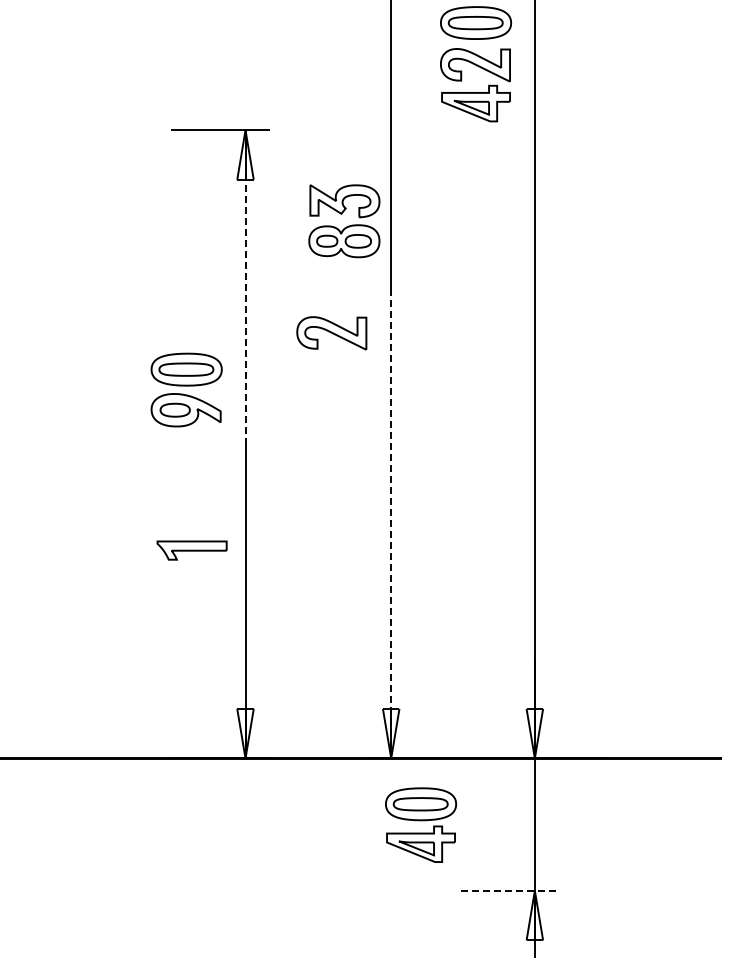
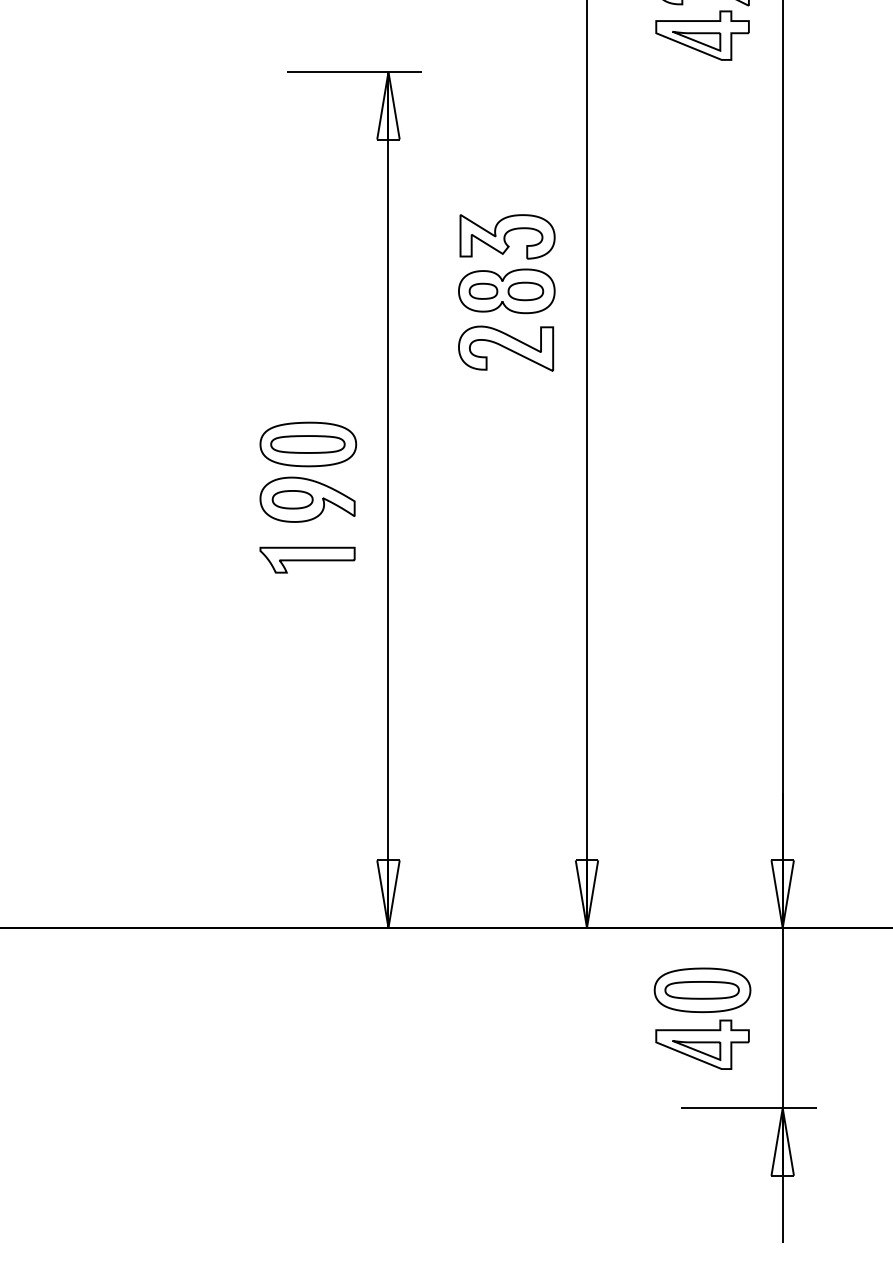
part: (344, 221) -> (506, 264), moved
line: (245, 287) -> (388, 286), dashed -> solid
part: (186, 389) -> (308, 471), moved
line: (391, 524) -> (587, 609), dashed -> solid
part: (191, 550) -> (306, 560), moved
part: (421, 824) -> (703, 1017), moved
line: (510, 890) -> (749, 1107), dashed -> solid

